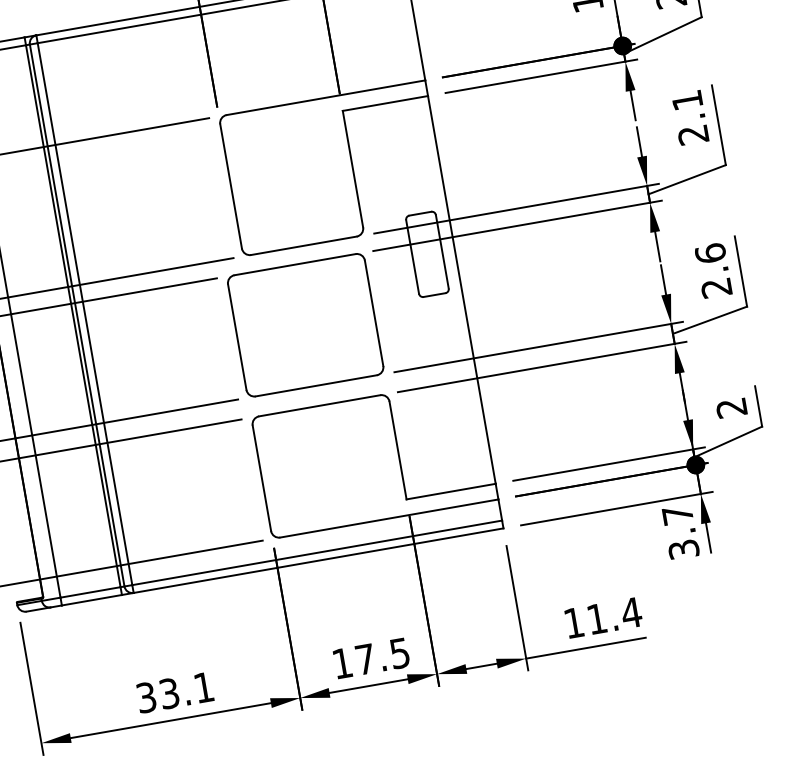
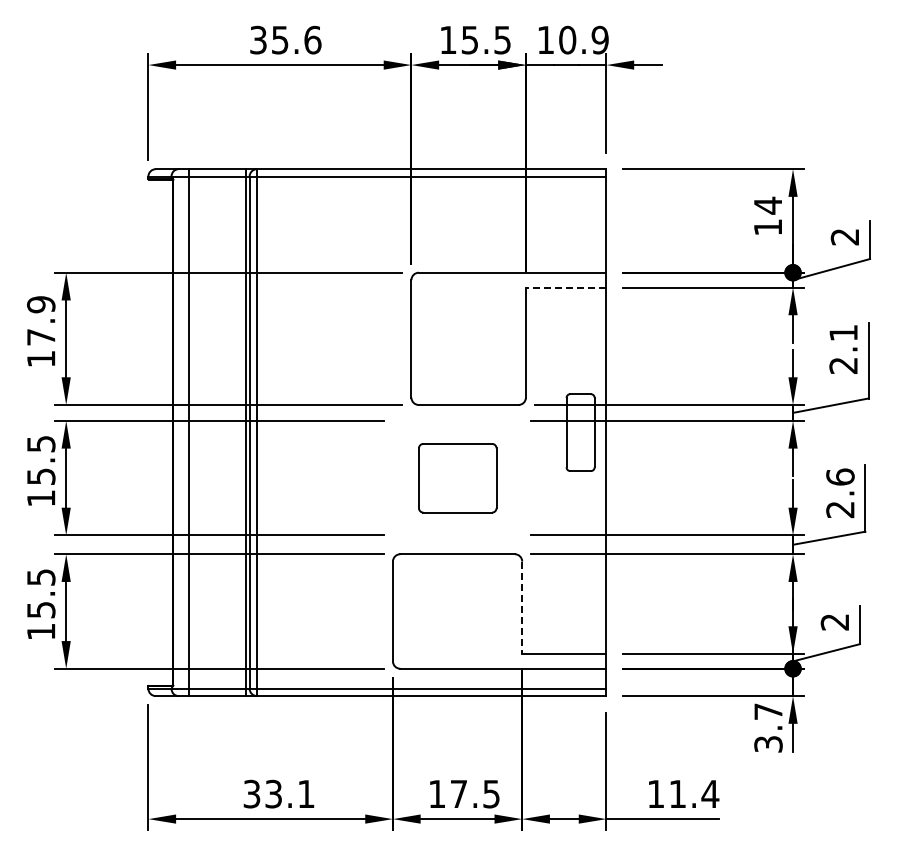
line: (384, 103) -> (565, 287), solid -> dashed
part: (305, 325) -> (457, 478), size x0.6
line: (398, 451) -> (522, 608), solid -> dashed

